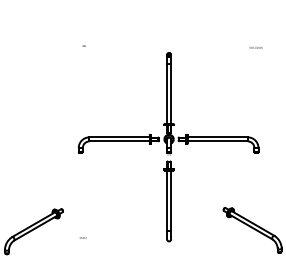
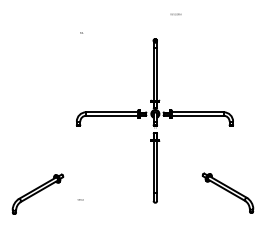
text: (255, 47) -> (175, 14), moved

